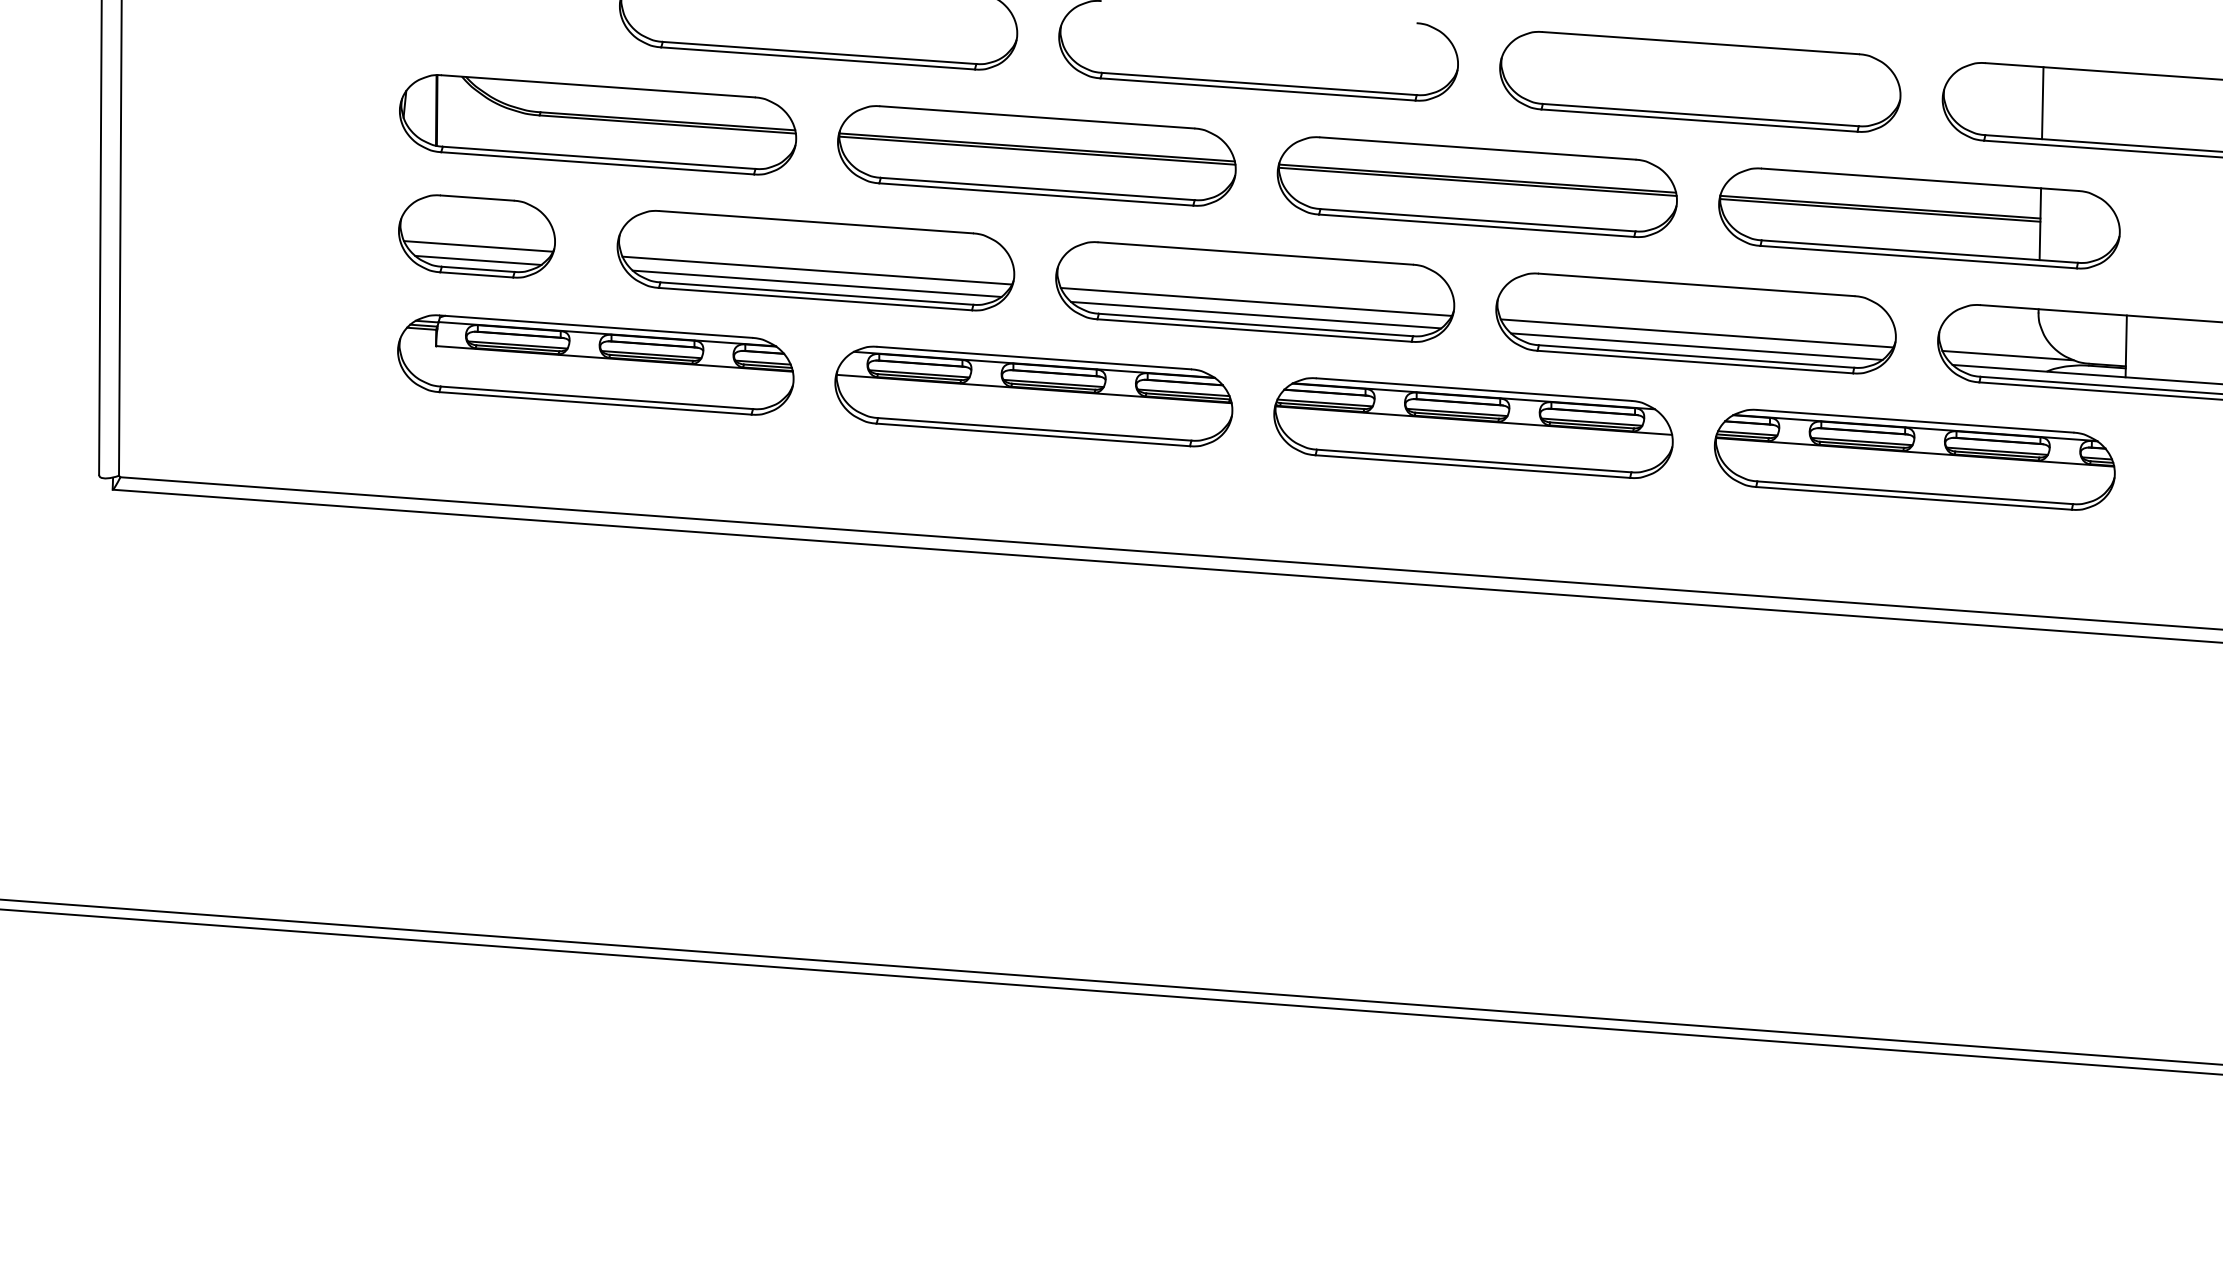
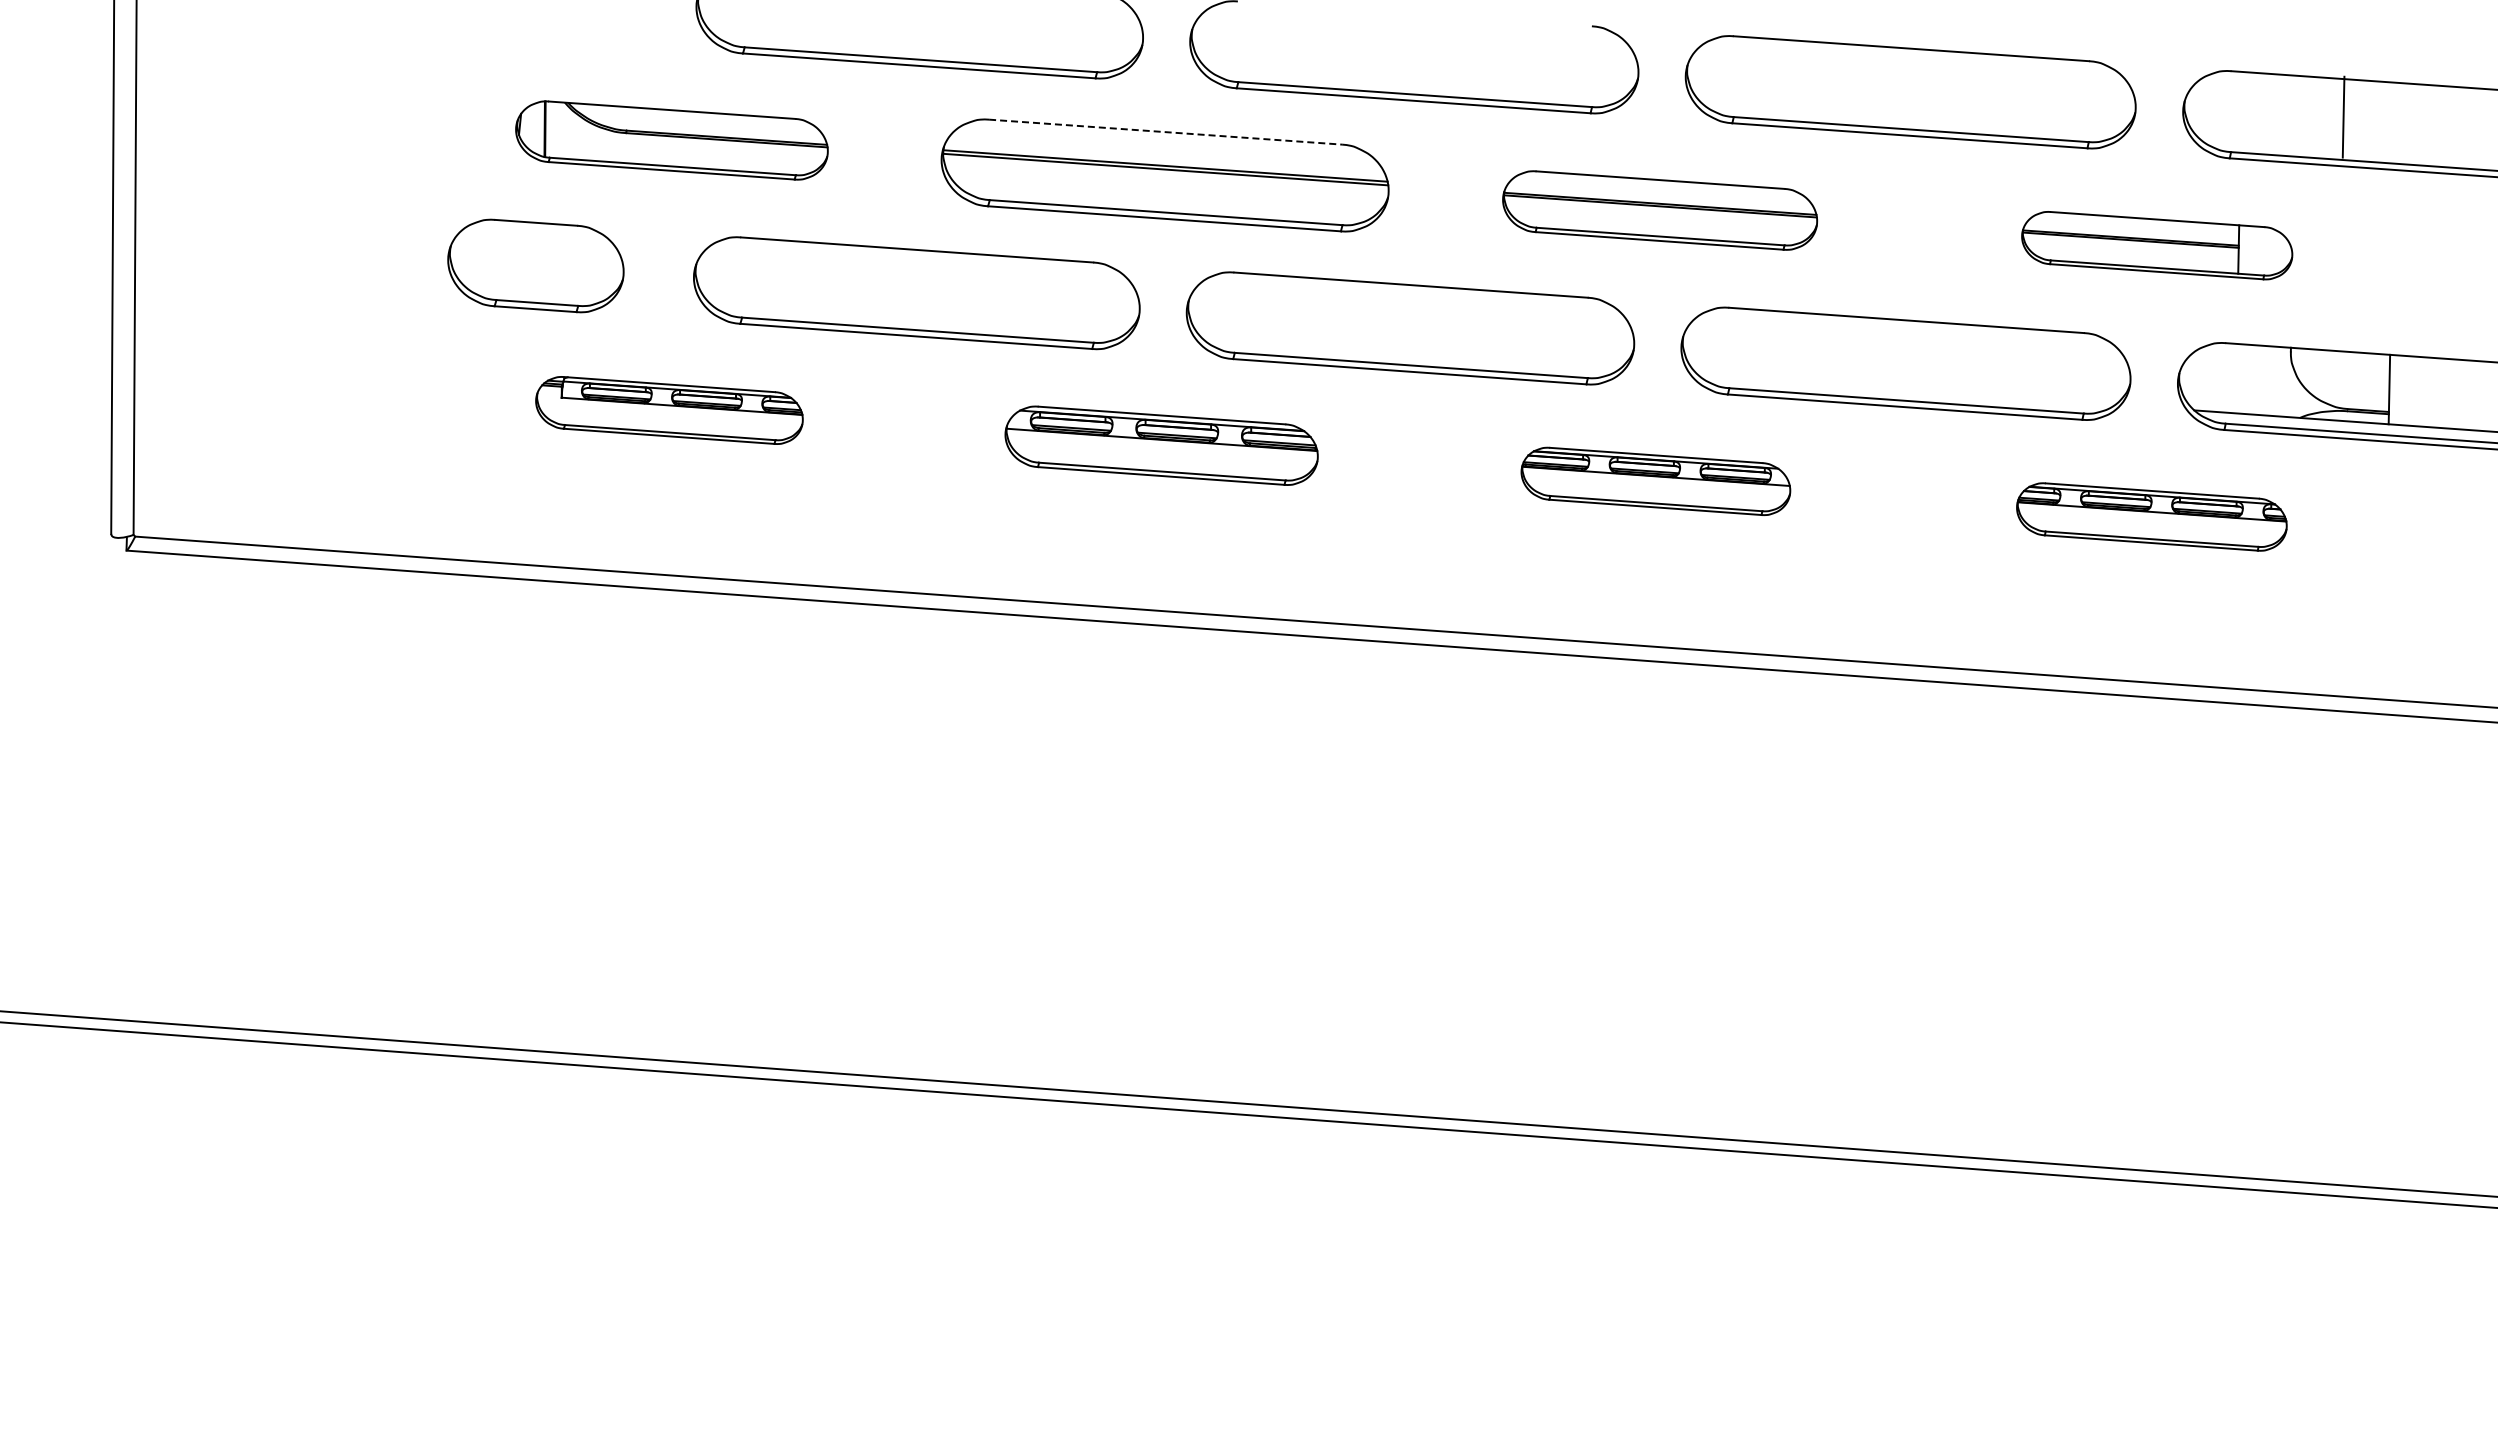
line: (2042, 102) -> (2343, 116), moved
line: (1037, 117) -> (1165, 132), solid -> dashed
part: (597, 124) -> (671, 140), size x0.7
part: (1476, 187) -> (1659, 210), size x0.7
part: (1919, 218) -> (2157, 245), size x0.6
line: (478, 246) -> (537, 277), removed
line: (478, 260) -> (537, 292), removed
line: (817, 270) -> (918, 304), removed
line: (816, 284) -> (917, 319), removed
line: (1256, 301) -> (1411, 339), removed
line: (1256, 315) -> (1411, 354), removed
line: (1696, 333) -> (1906, 374), removed
line: (1696, 346) -> (1906, 389), removed
line: (2007, 355) -> (2256, 399), removed
part: (595, 365) -> (669, 410), size x0.6
part: (1033, 396) -> (1161, 445), size x0.7
part: (1473, 428) -> (1655, 481), size x0.6
part: (1914, 459) -> (2151, 516), size x0.6

